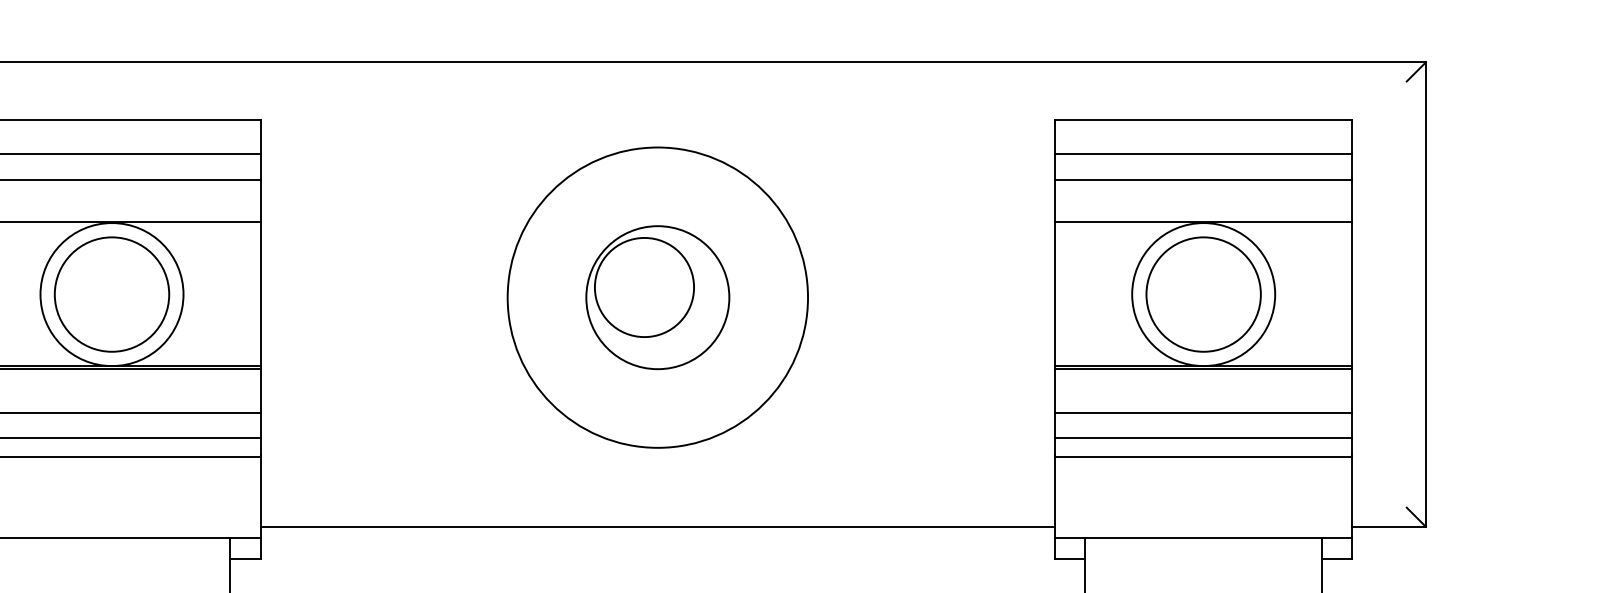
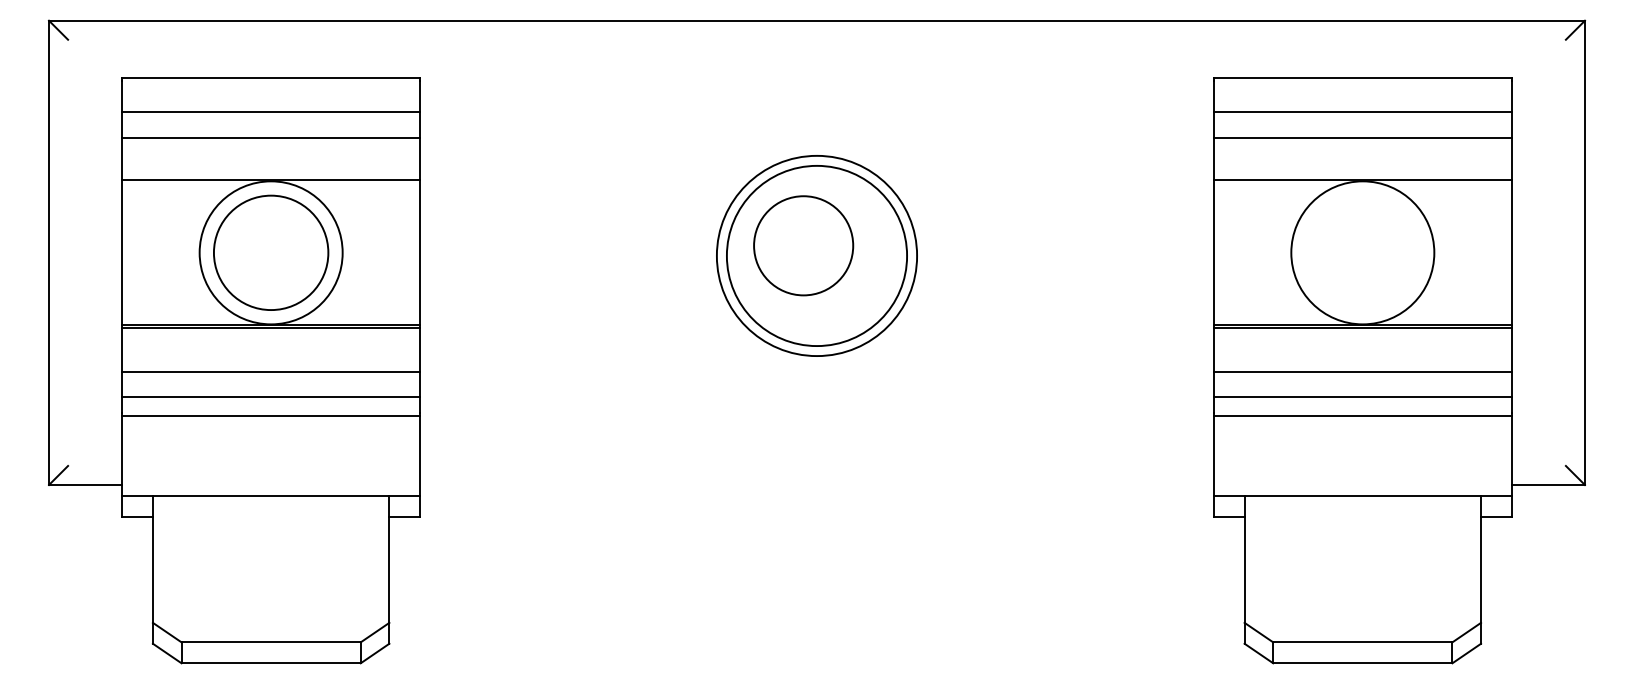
circle: (1203, 294) -> (1362, 252), removed
circle: (657, 297) -> (816, 255), size x0.6
circle: (657, 297) -> (816, 255), size x1.4
line: (657, 527) -> (816, 485), removed

